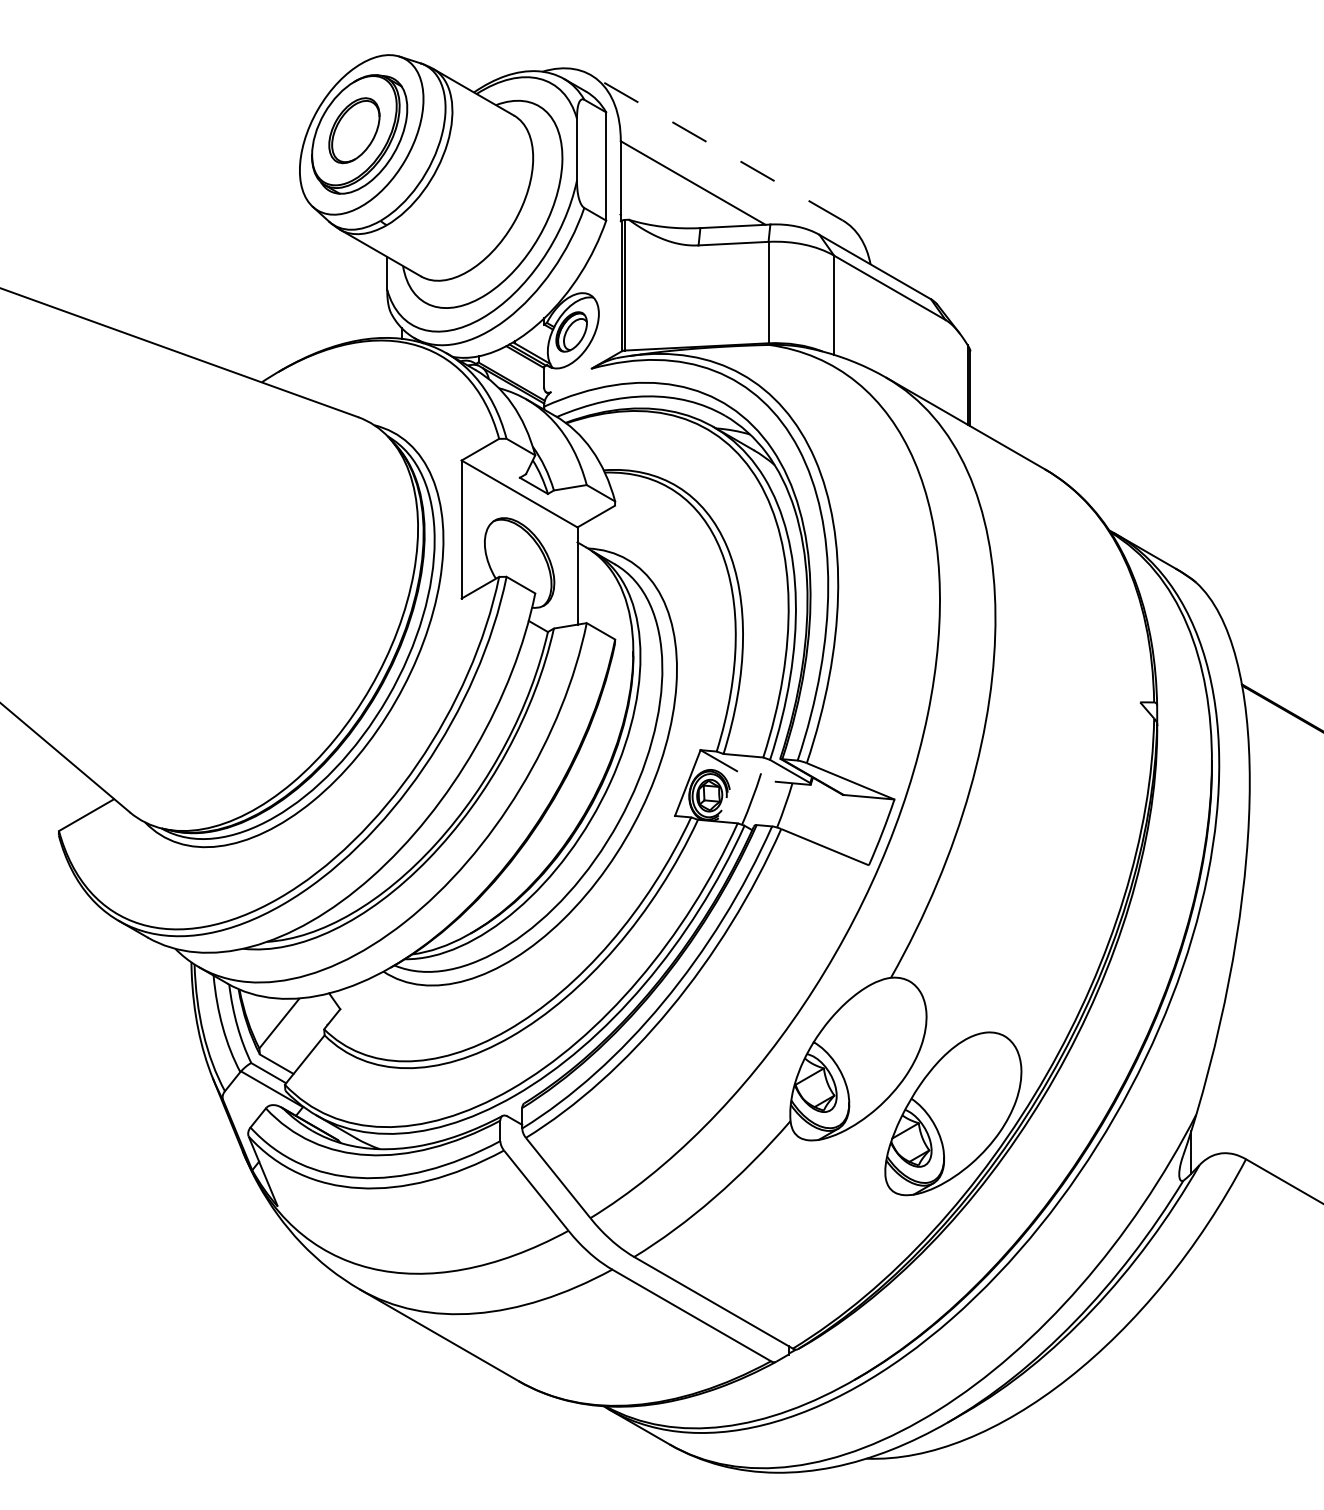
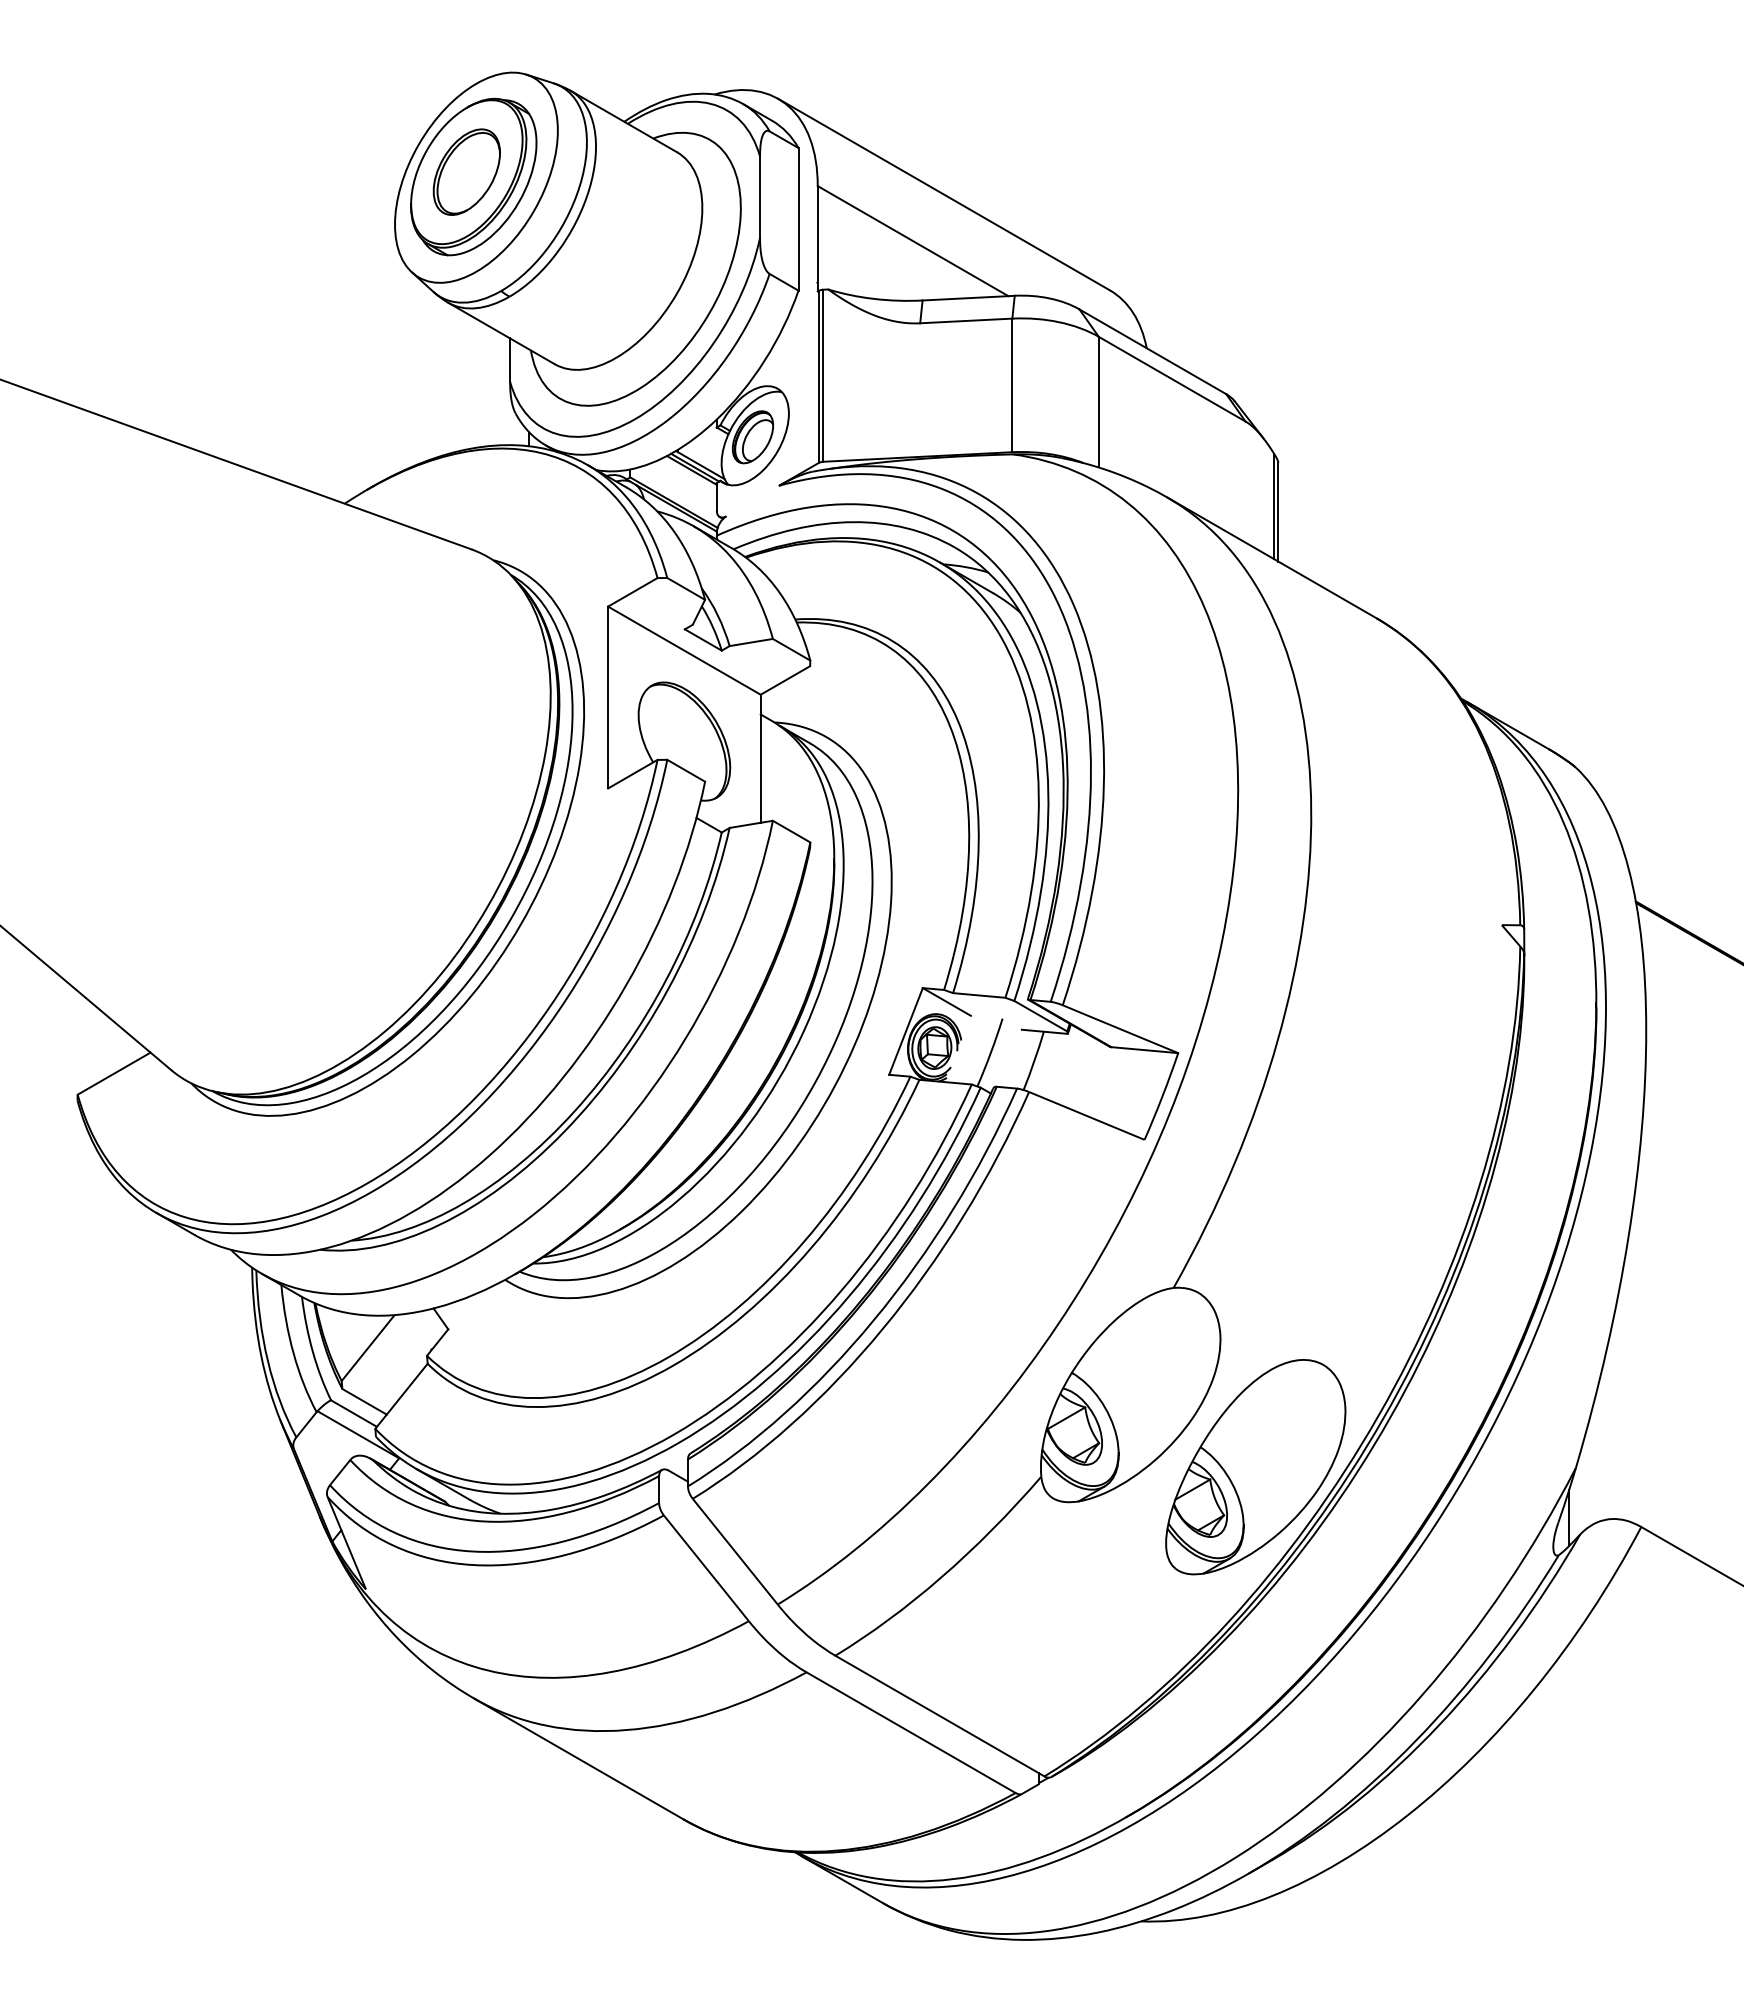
line: (716, 147) -> (943, 194), dashed -> solid

